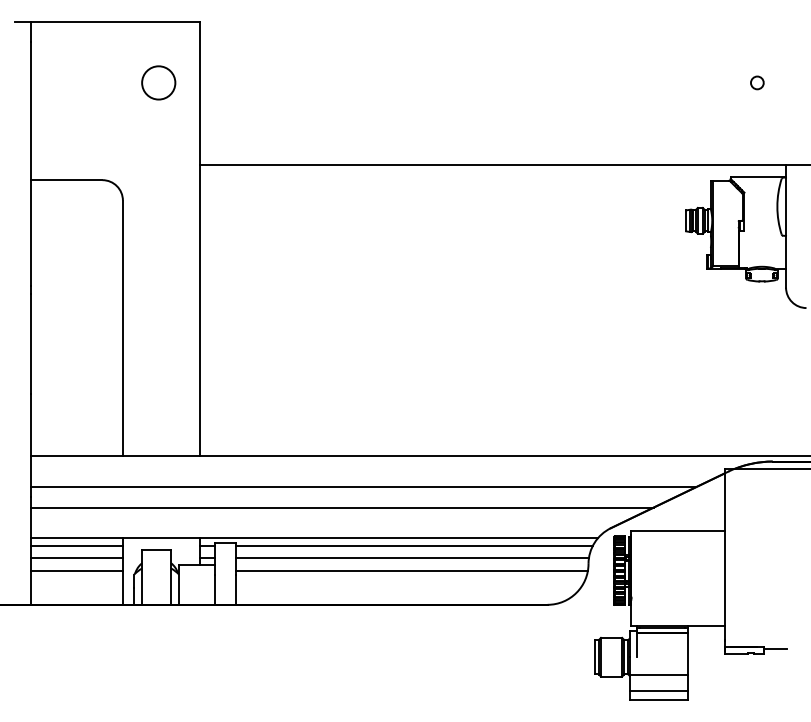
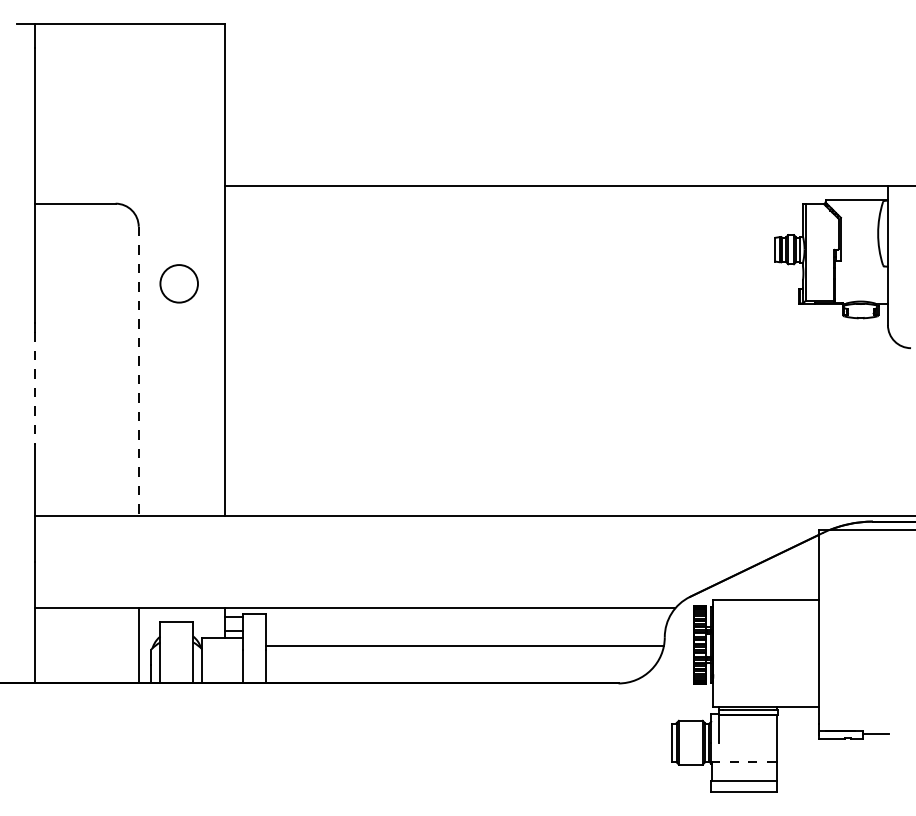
circle: (158, 82) -> (178, 283), moved
circle: (757, 82) -> (855, 93), removed
line: (122, 328) -> (138, 371), solid -> dashed
line: (30, 344) -> (34, 389), solid -> dashed
line: (363, 487) -> (410, 550), removed
line: (342, 507) -> (386, 573), removed
line: (76, 545) -> (86, 616), removed
line: (413, 545) -> (467, 616), removed
line: (76, 558) -> (86, 631), removed
line: (412, 558) -> (465, 631), removed
line: (76, 571) -> (86, 645), removed
line: (659, 674) -> (744, 762), solid -> dashed

